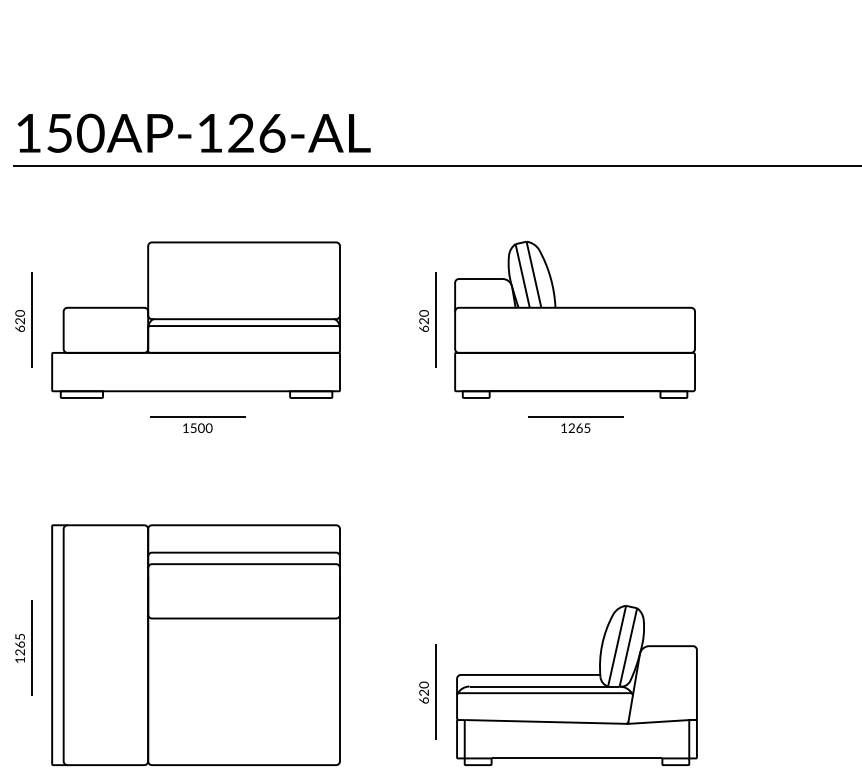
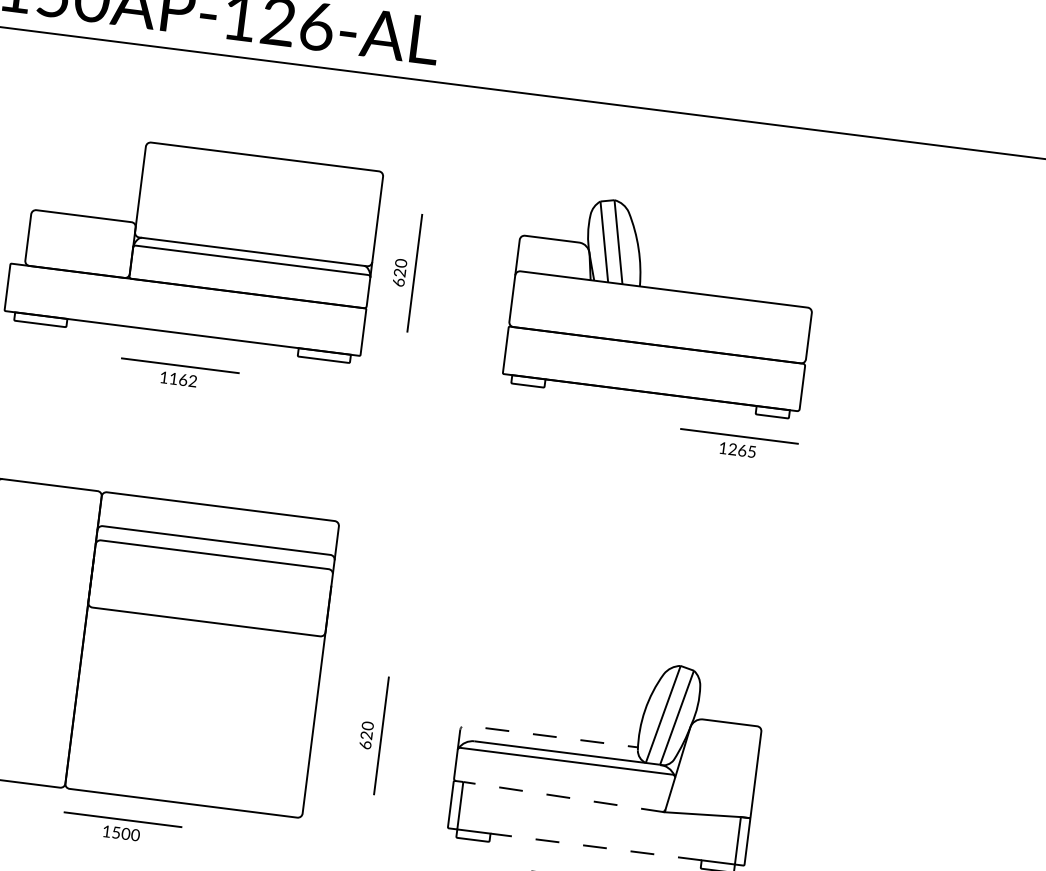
part: (427, 319) -> (404, 271), moved
part: (575, 424) -> (737, 445), moved
text: (201, 427) -> (183, 379), 1500 -> 1162
line: (515, 674) -> (533, 733), solid -> dashed
part: (427, 691) -> (371, 734), moved
line: (546, 721) -> (564, 796), solid -> dashed
line: (576, 758) -> (595, 846), solid -> dashed

